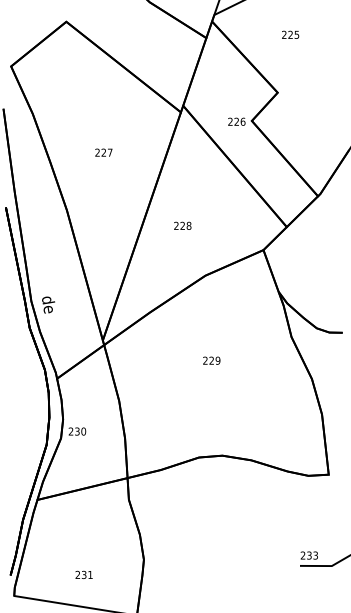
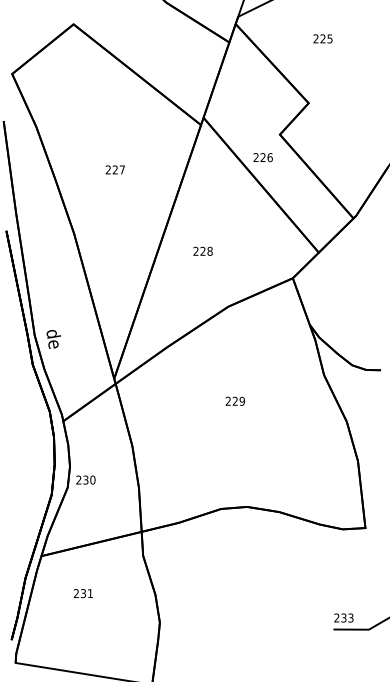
text: (236, 121) -> (262, 157), moved
text: (83, 574) -> (82, 593), moved

